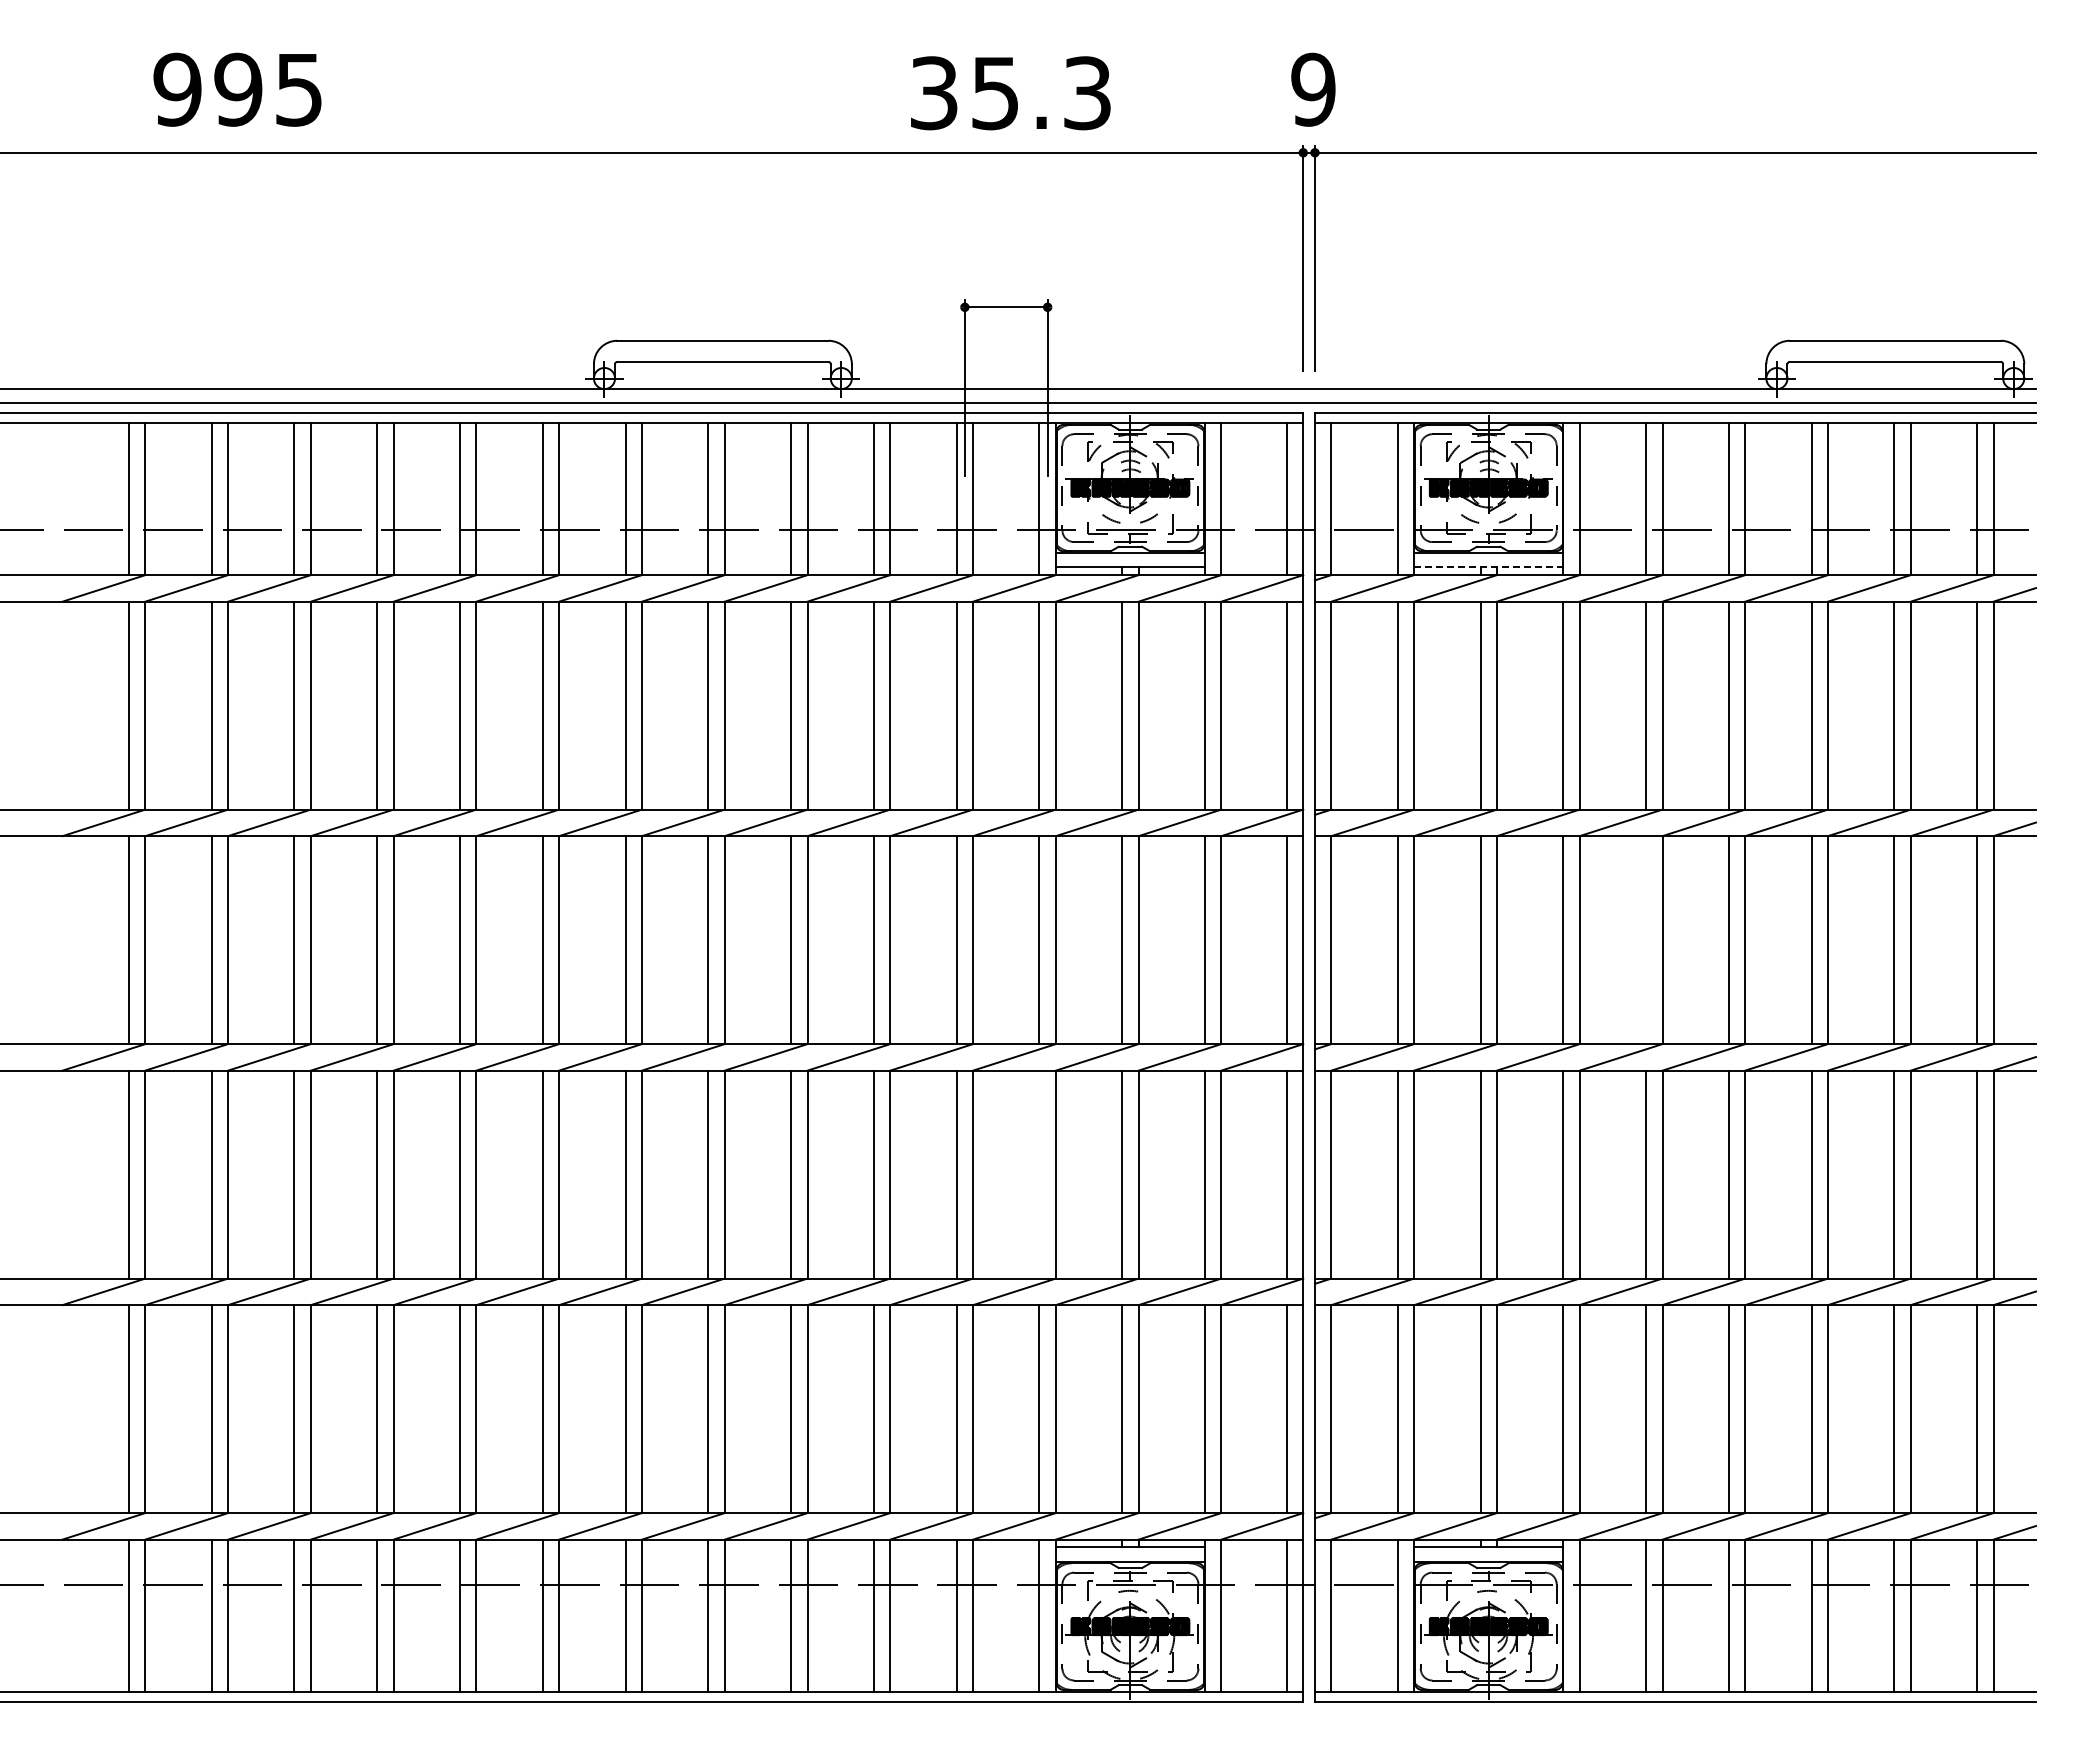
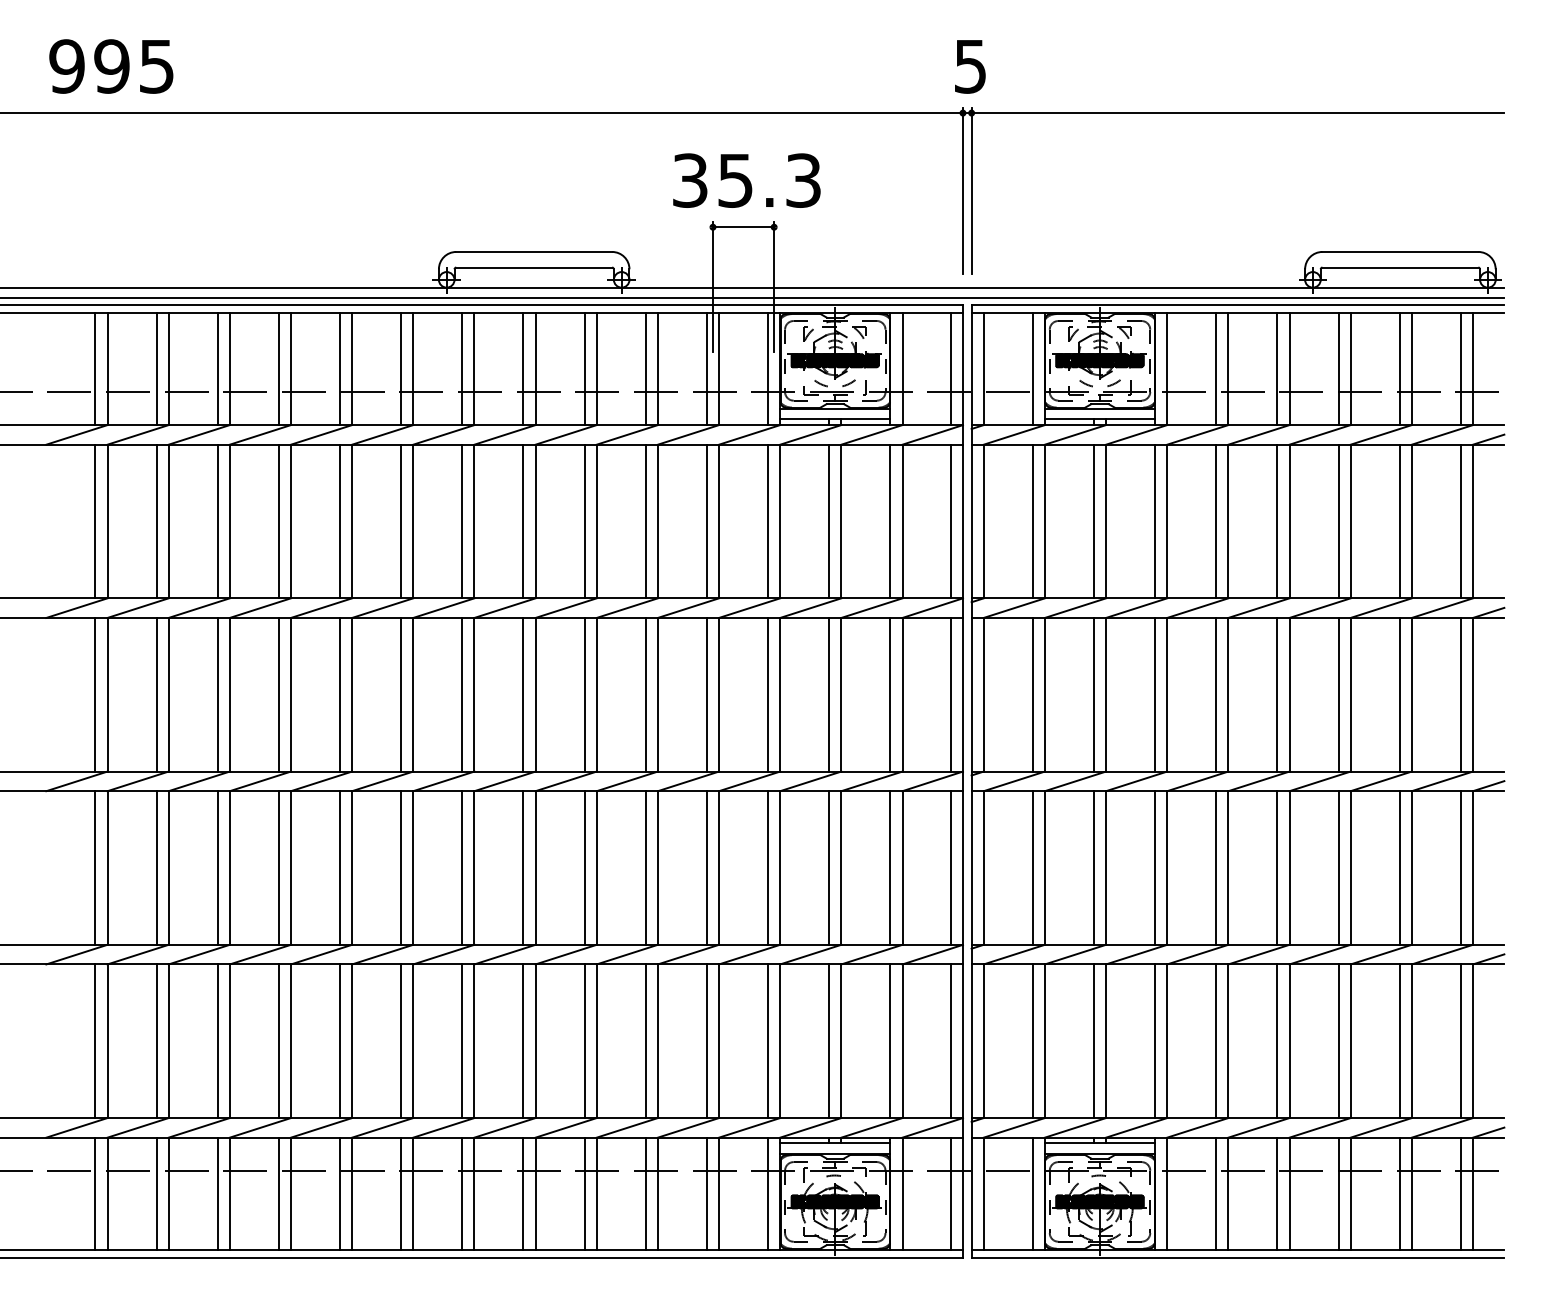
text: (237, 89) -> (111, 66), moved
text: (1313, 89) -> (970, 66), 9 -> 5
text: (1010, 93) -> (746, 180), moved
line: (1488, 567) -> (1099, 419), dashed -> solid
line: (1646, 940) -> (1216, 695), added
line: (1039, 1174) -> (768, 867), added

